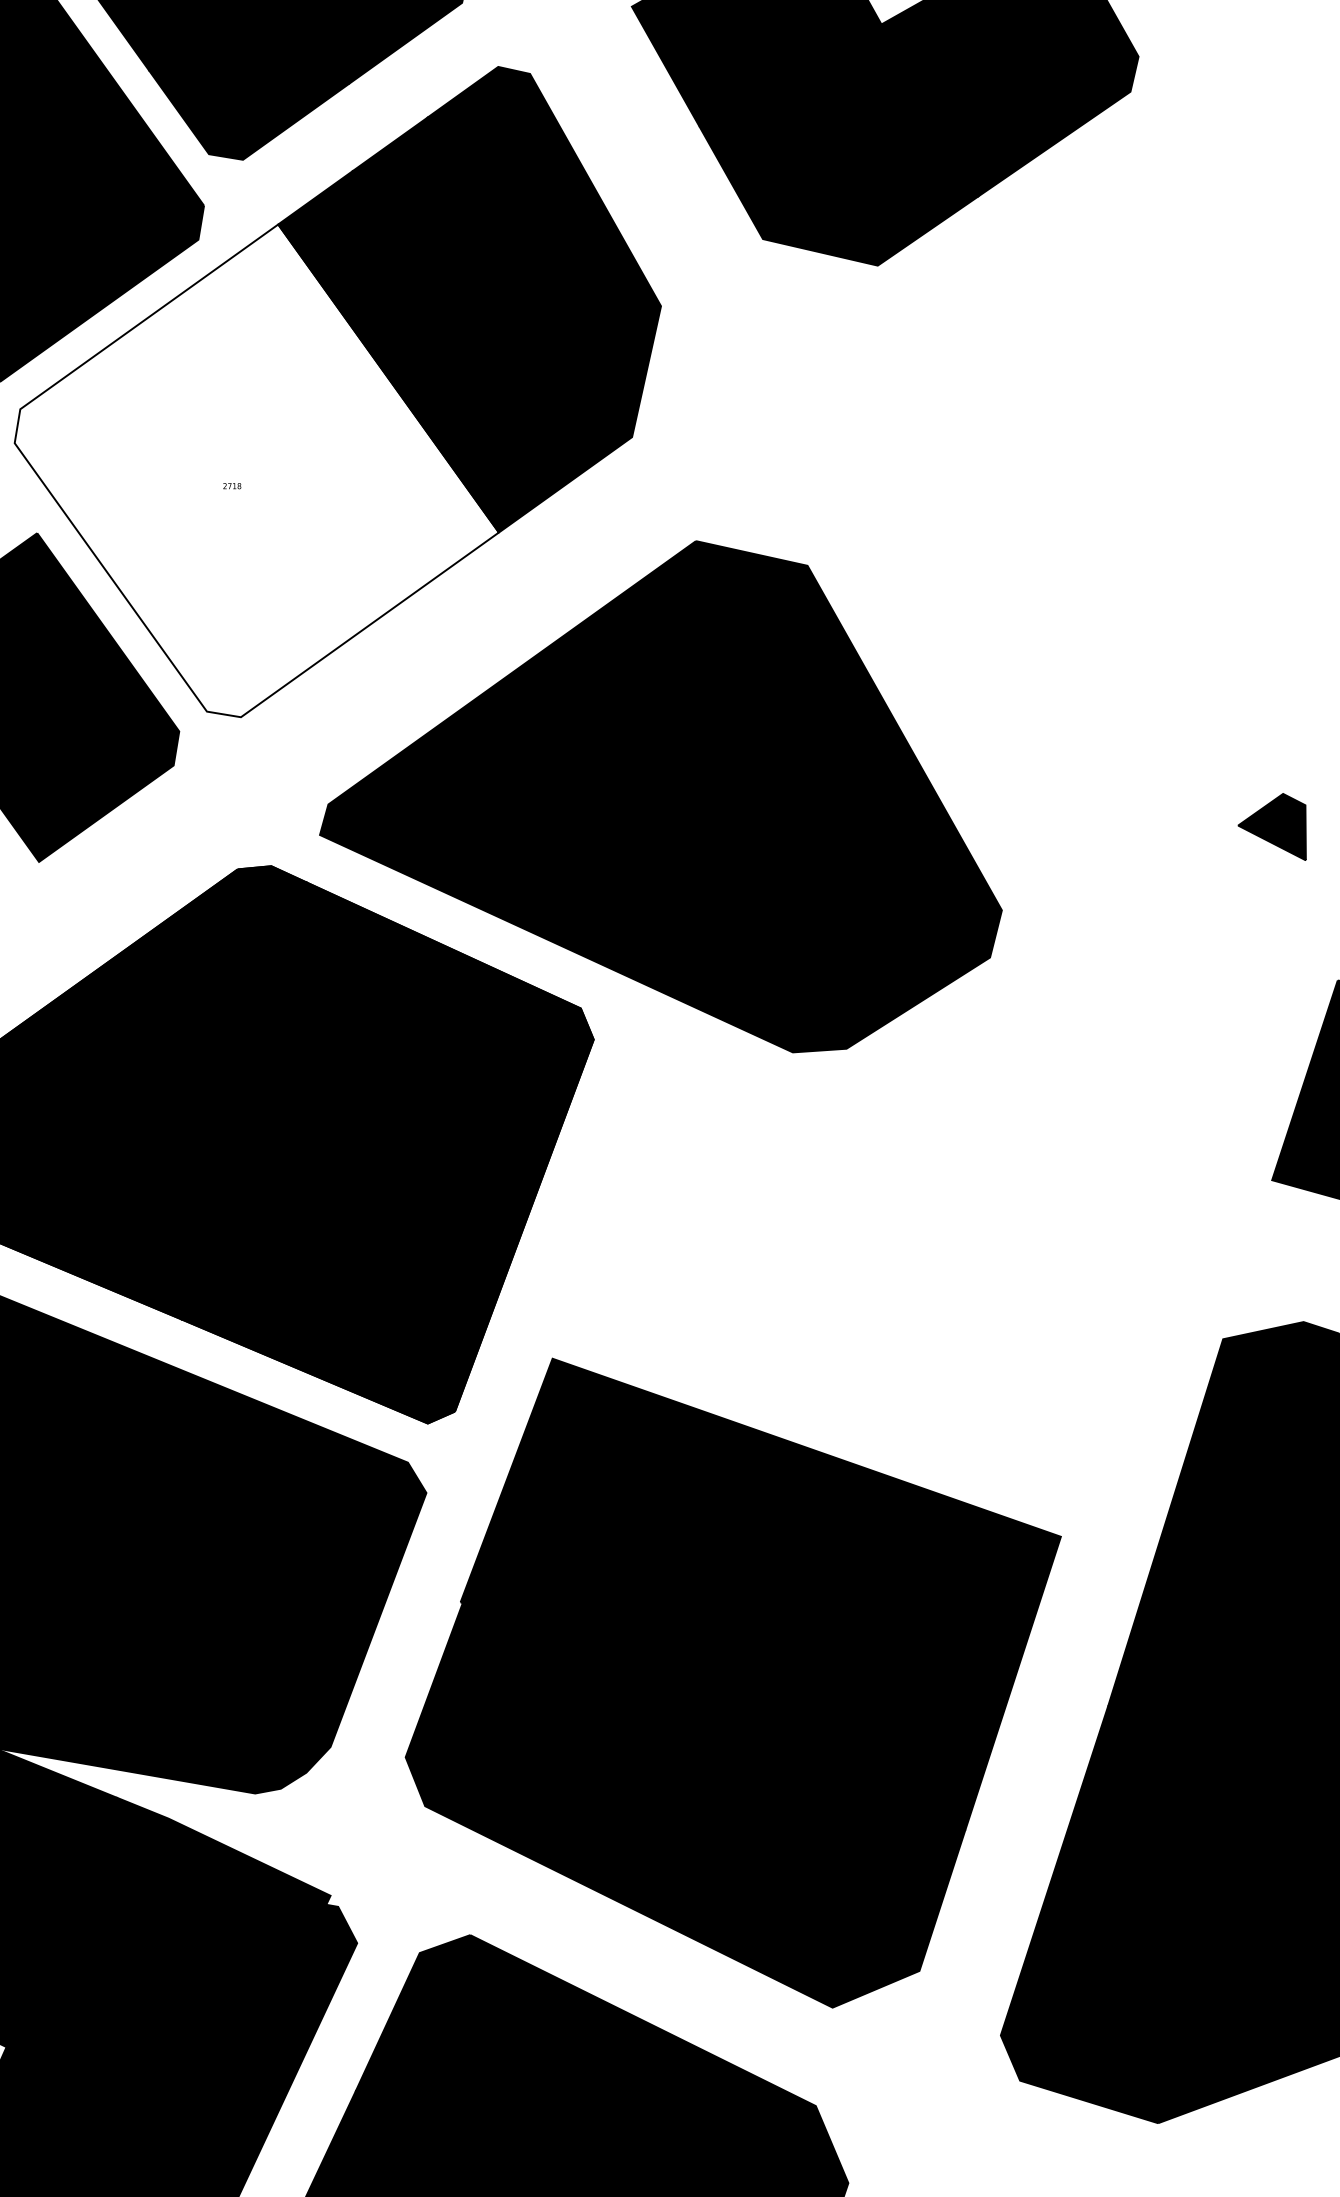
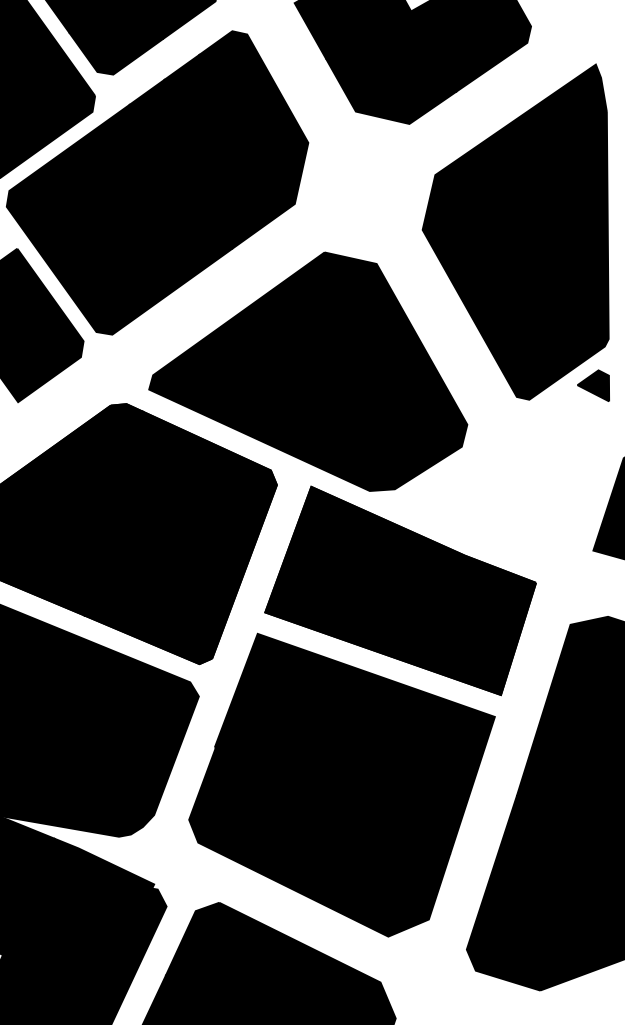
fill: (256, 470) -> (119, 219), added
part: (1105, 496) -> (515, 231), added
part: (858, 1265) -> (400, 590), added

